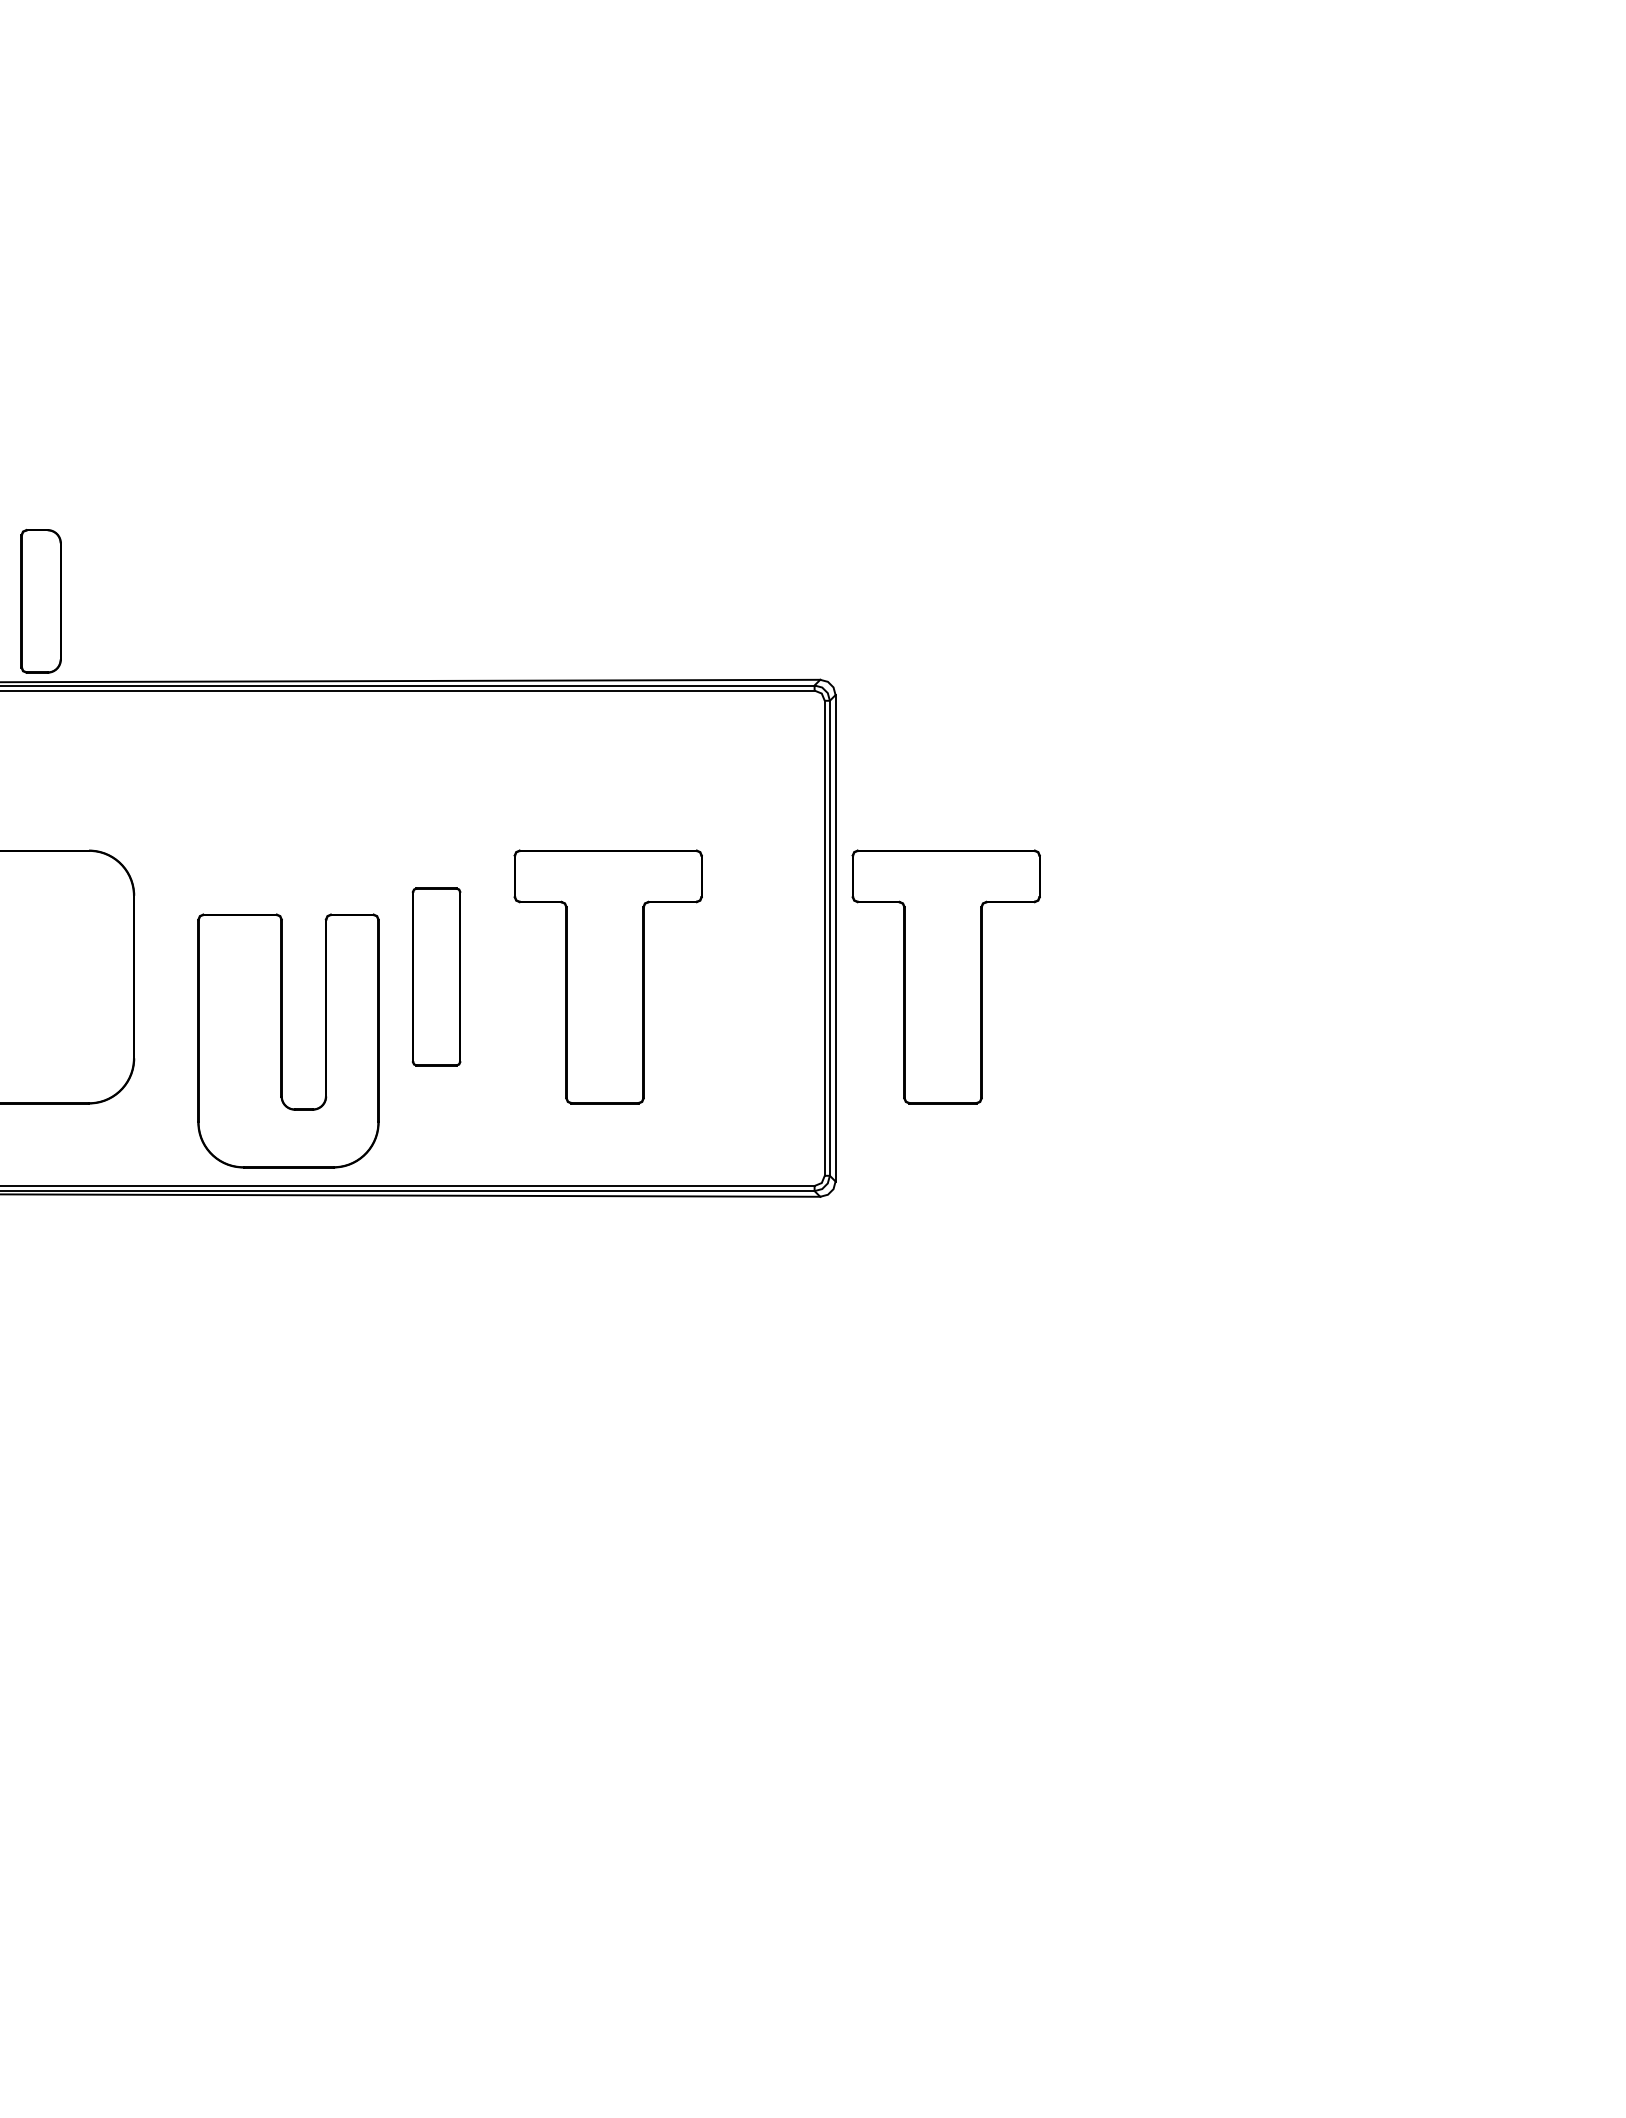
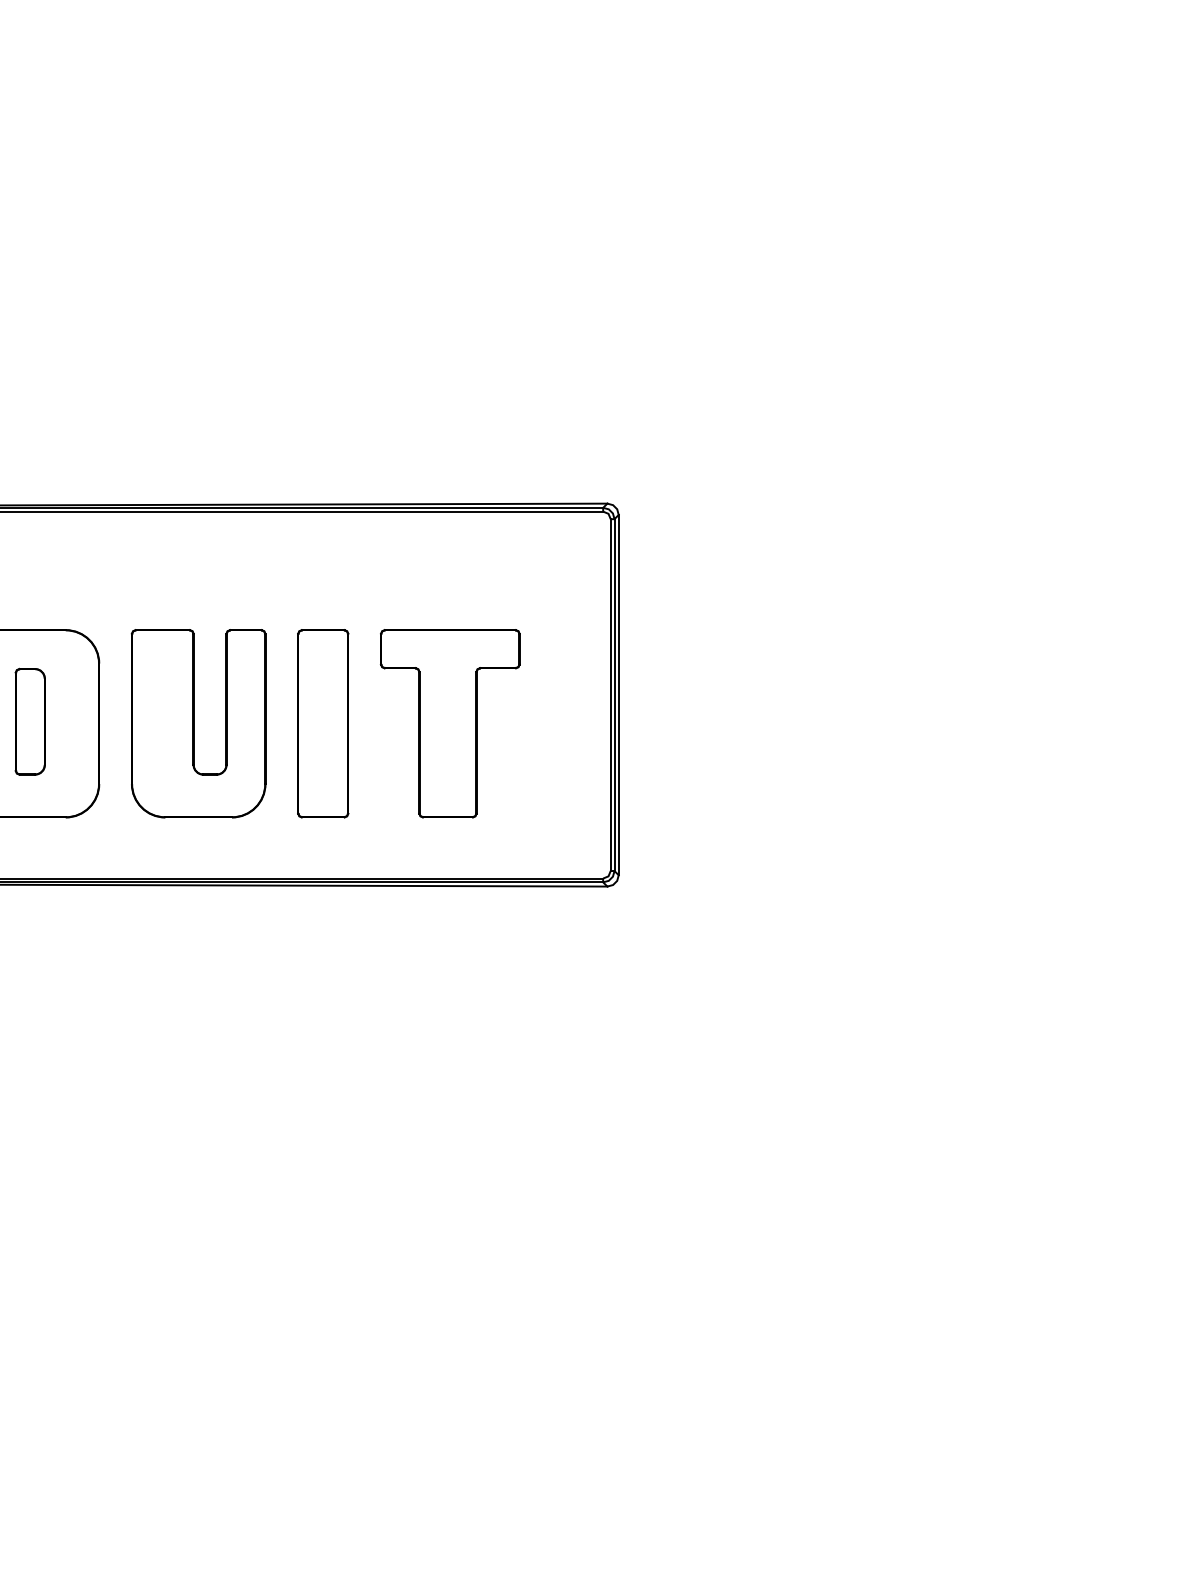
part: (40, 601) -> (29, 721), moved
part: (436, 976) -> (323, 723), size x1.43
part: (945, 976) -> (700, 723), removed
part: (288, 1040) -> (198, 723), moved

